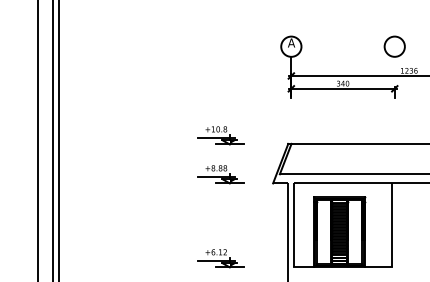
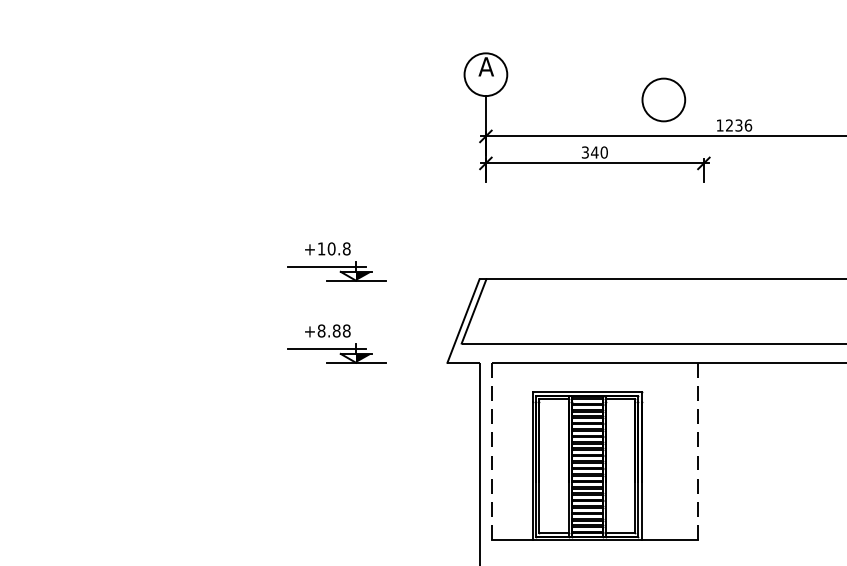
circle: (394, 46) -> (663, 99), moved
line: (294, 225) -> (492, 451), solid -> dashed
line: (391, 225) -> (696, 451), solid -> dashed
part: (220, 258) -> (336, 521), removed

